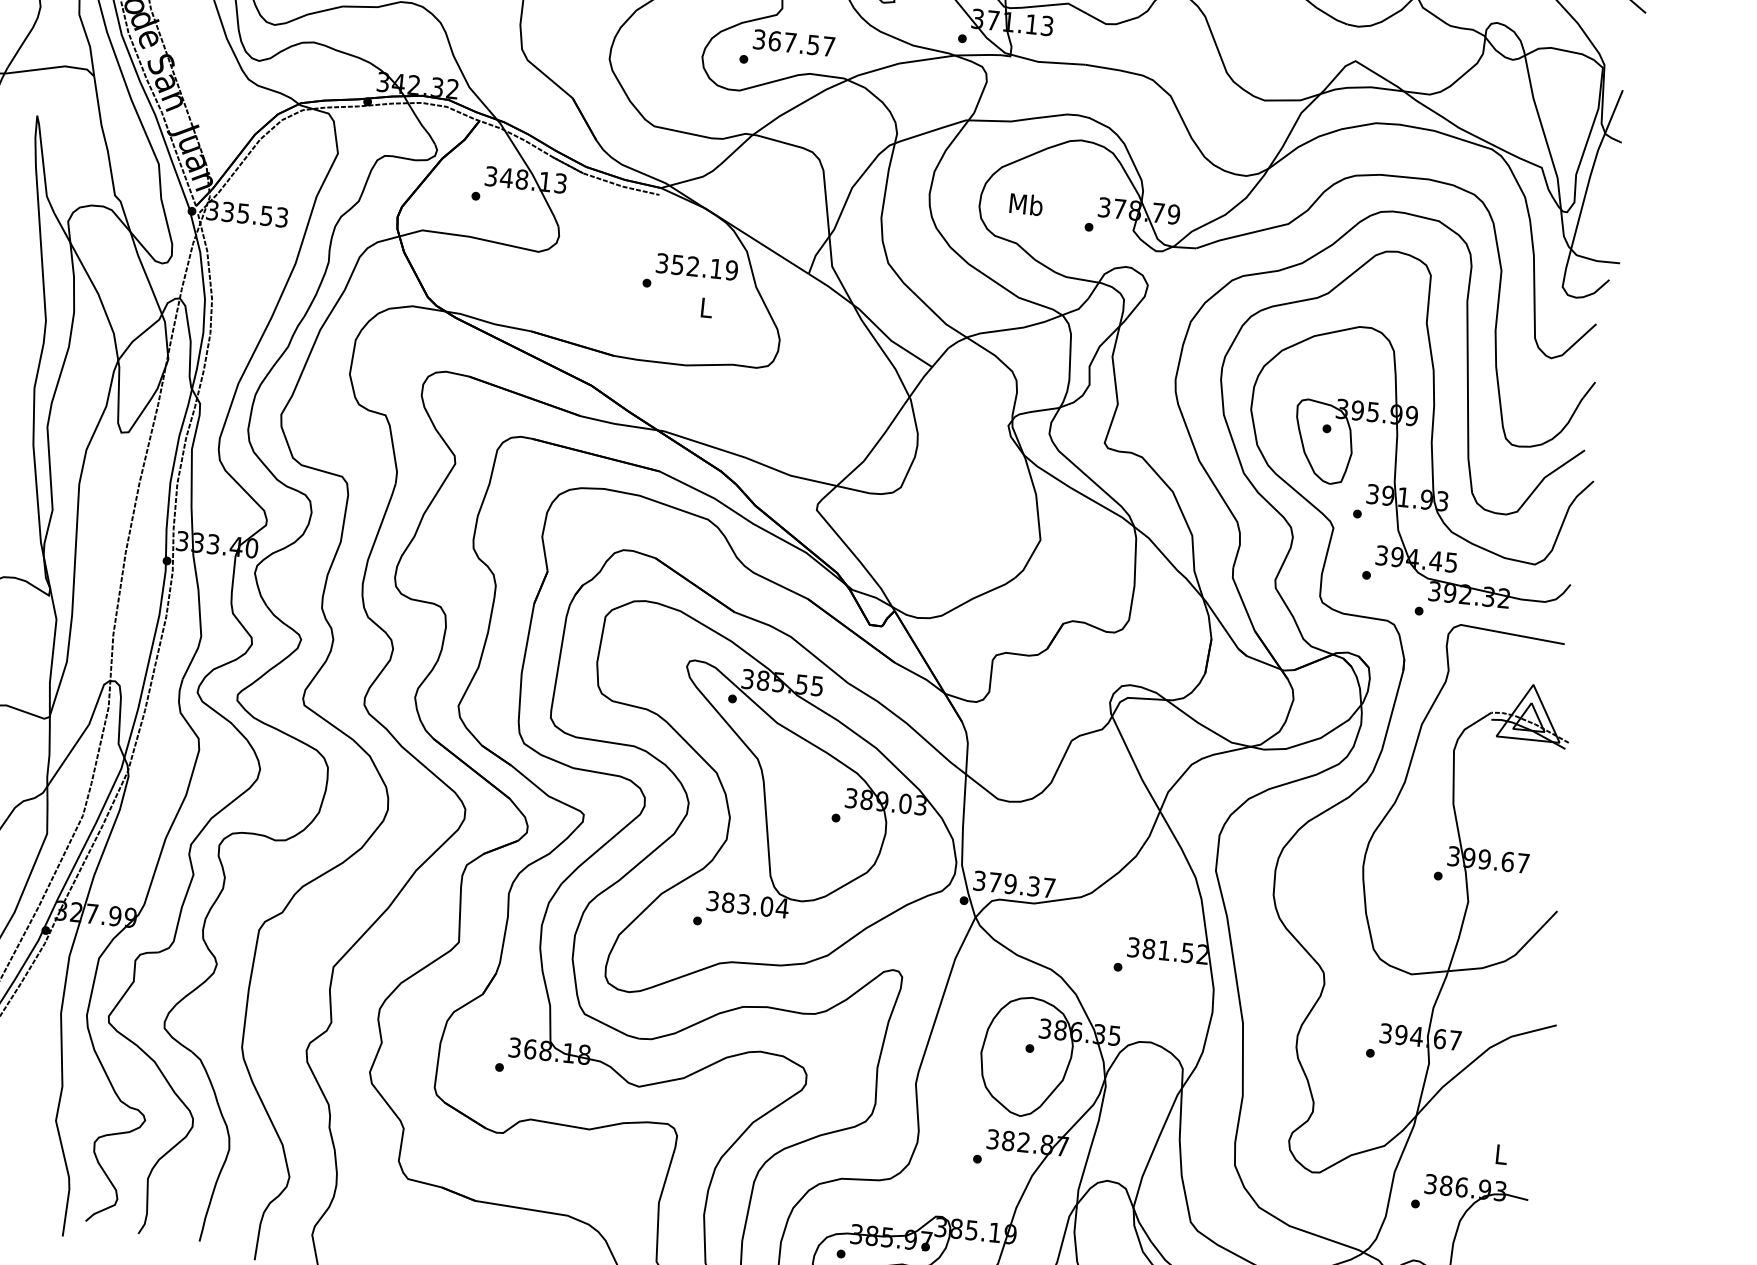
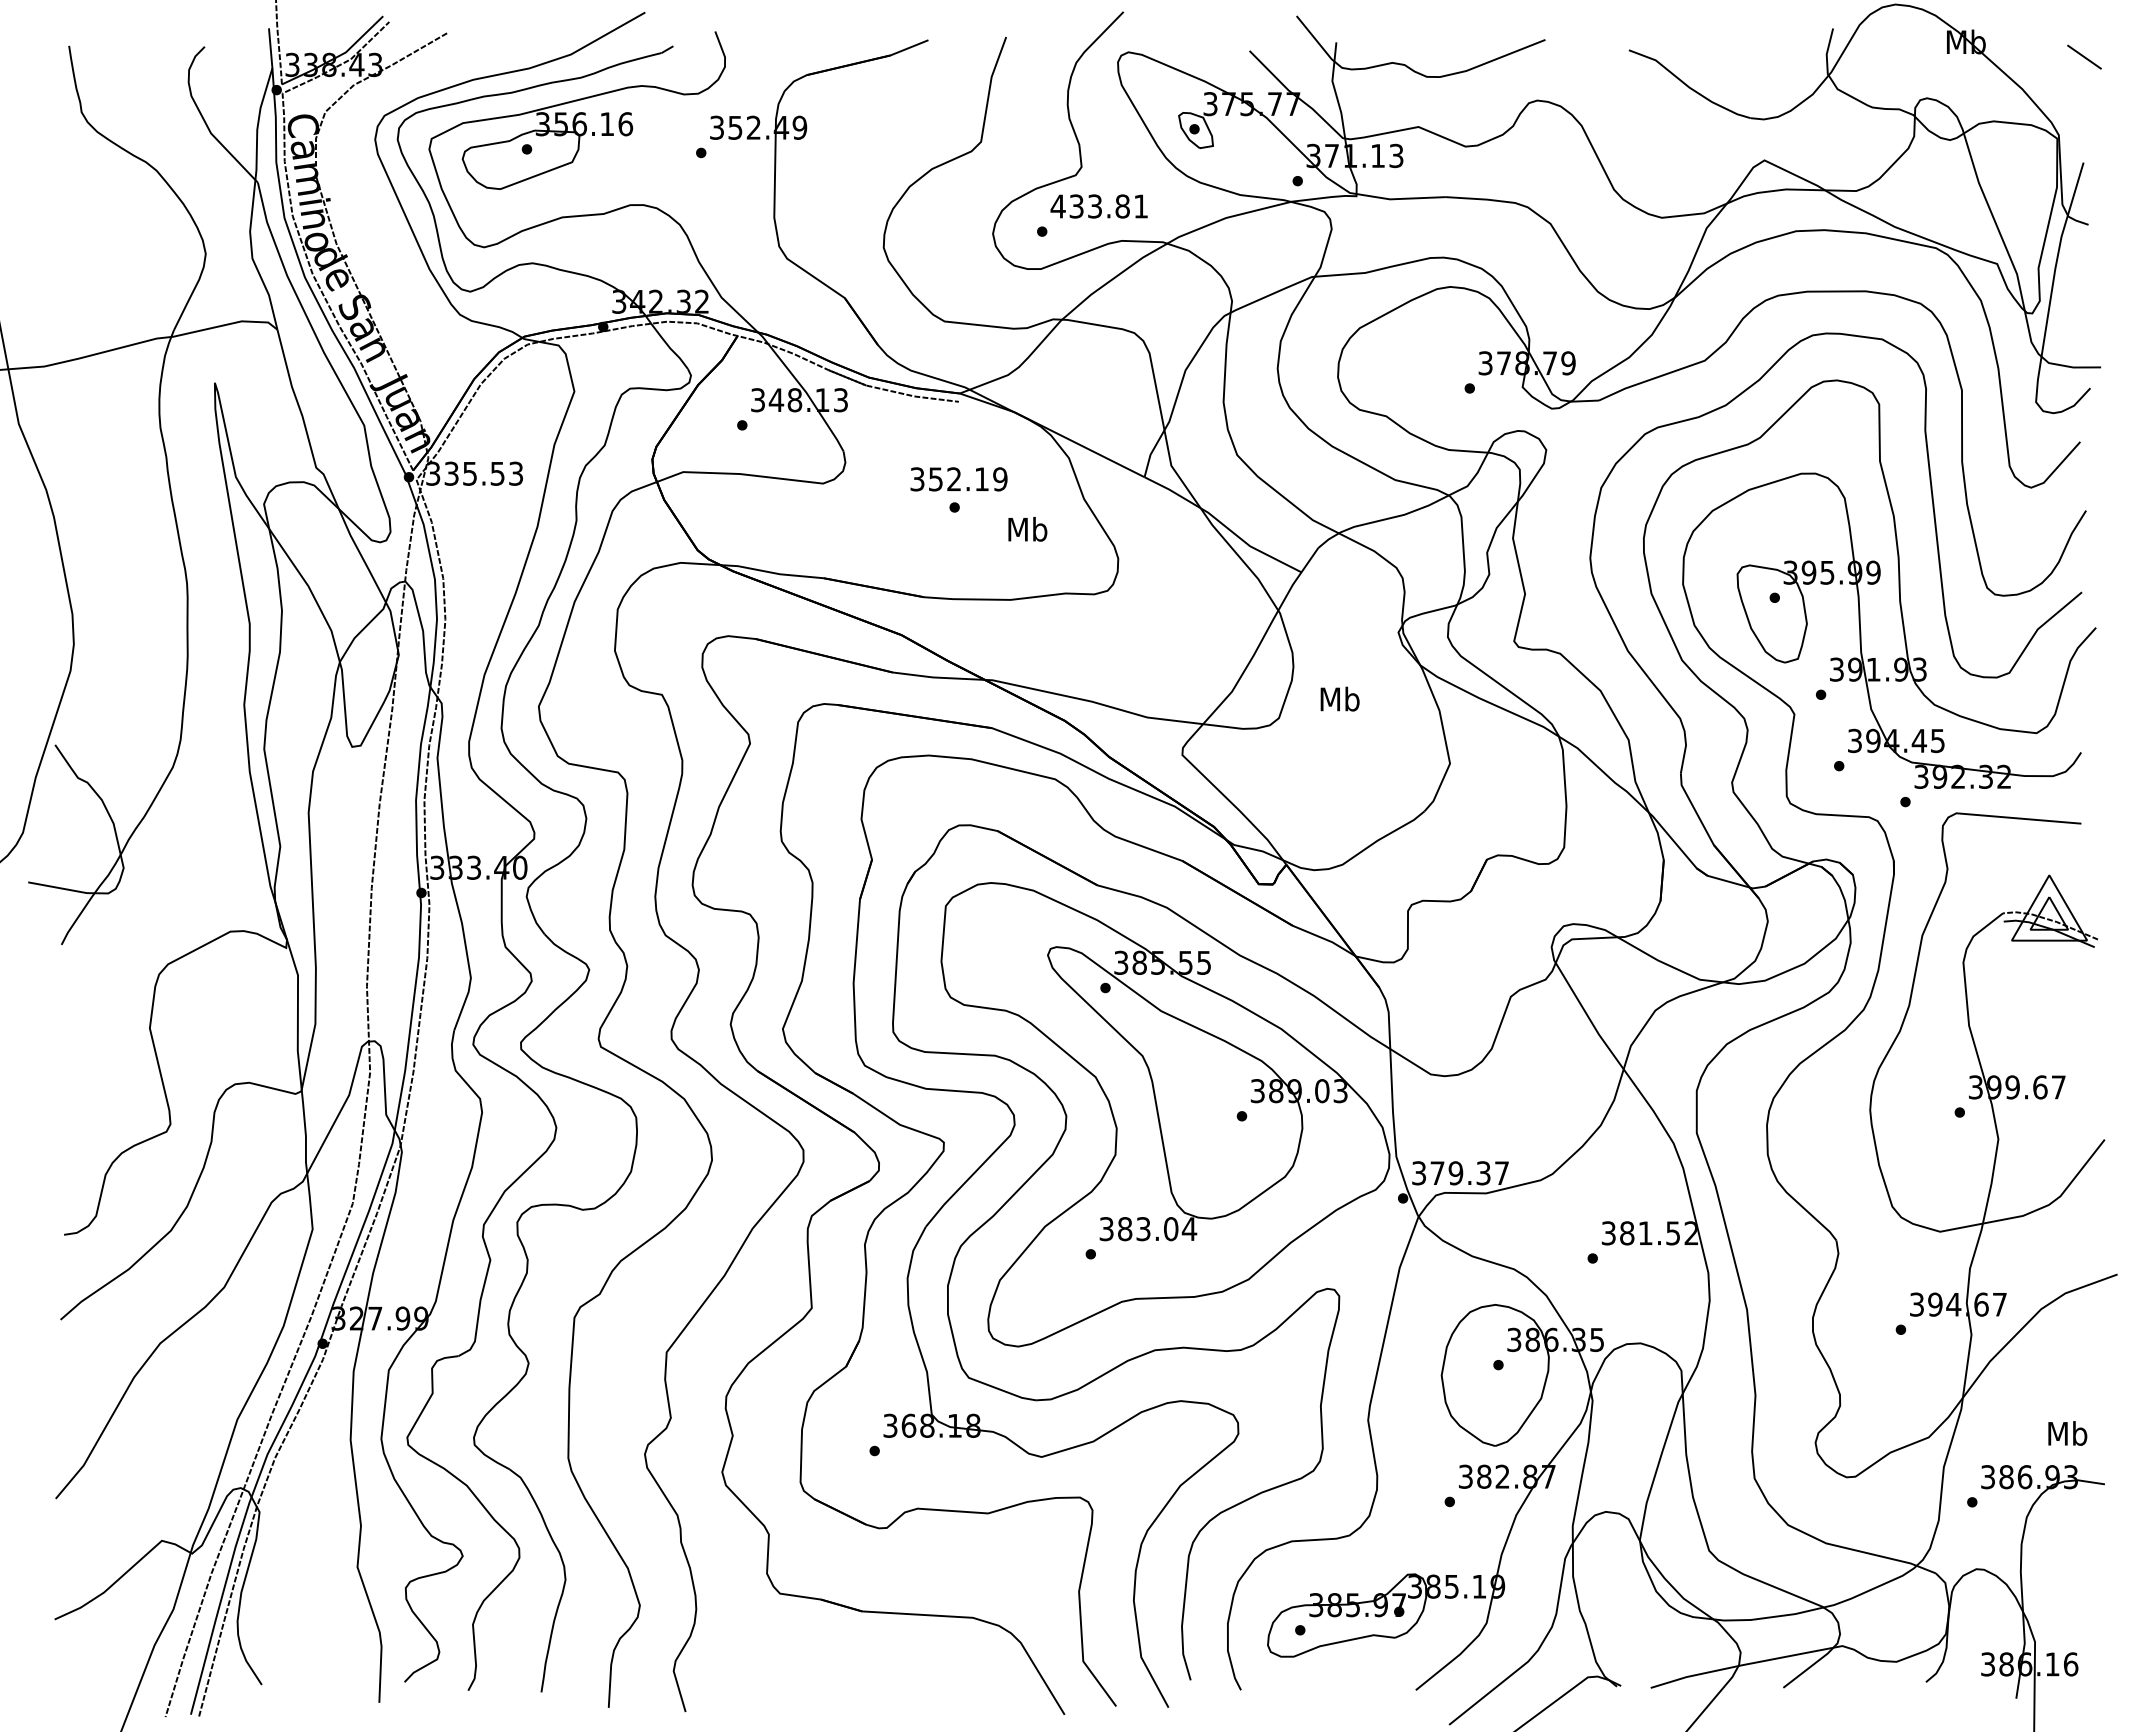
text: (793, 43) -> (1098, 206), 367.57 -> 433.81
text: (1025, 203) -> (1339, 698), moved
text: (696, 267) -> (958, 479), moved
text: (706, 307) -> (1027, 529), L -> Mb
text: (1501, 1154) -> (2067, 1433), L -> Mb

